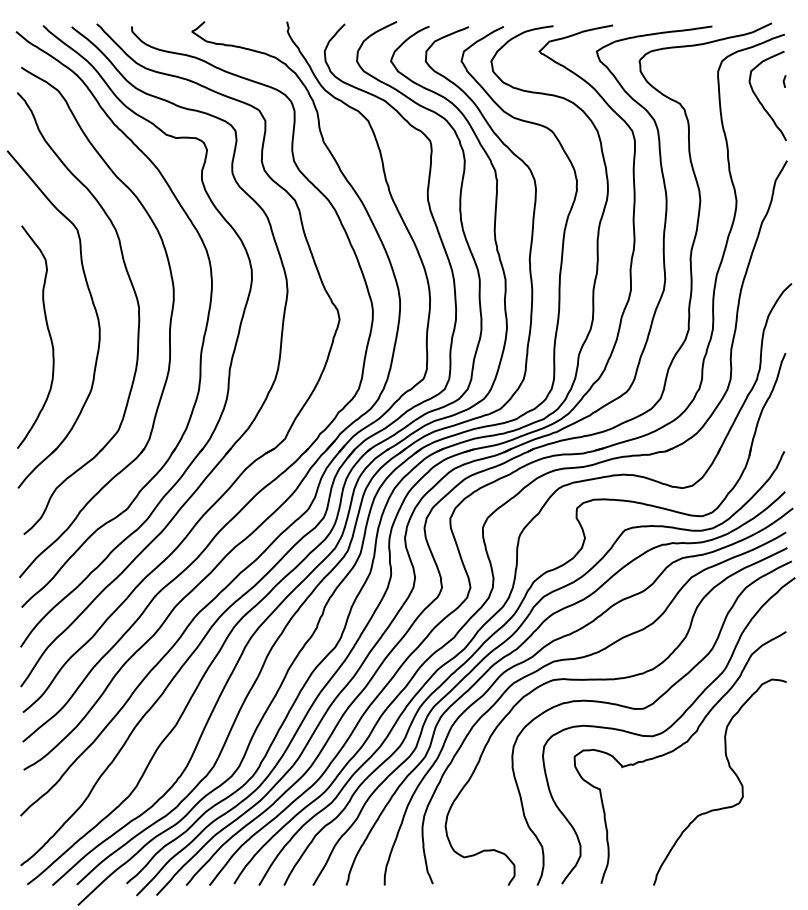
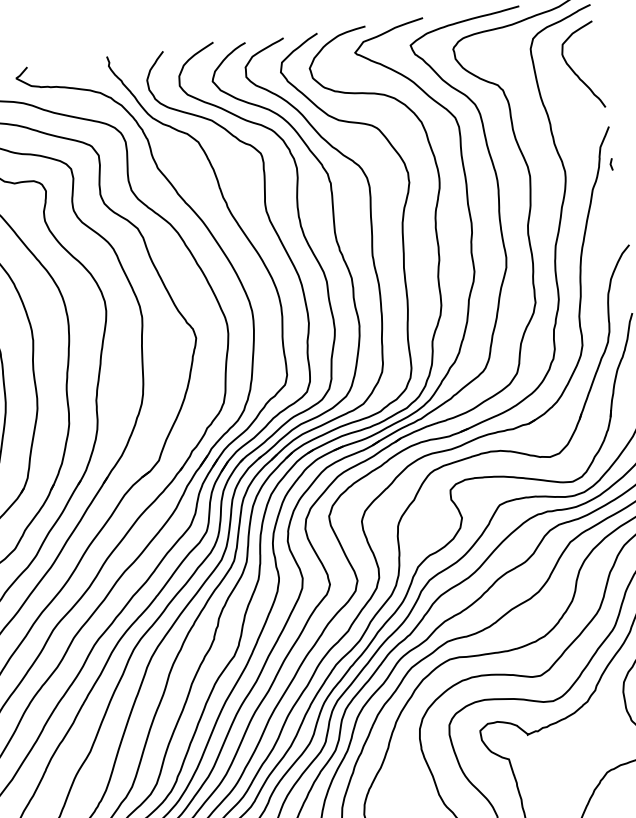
line: (784, 81) -> (611, 164), moved

